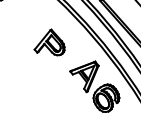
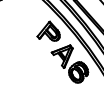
part: (49, 41) -> (48, 30), moved

